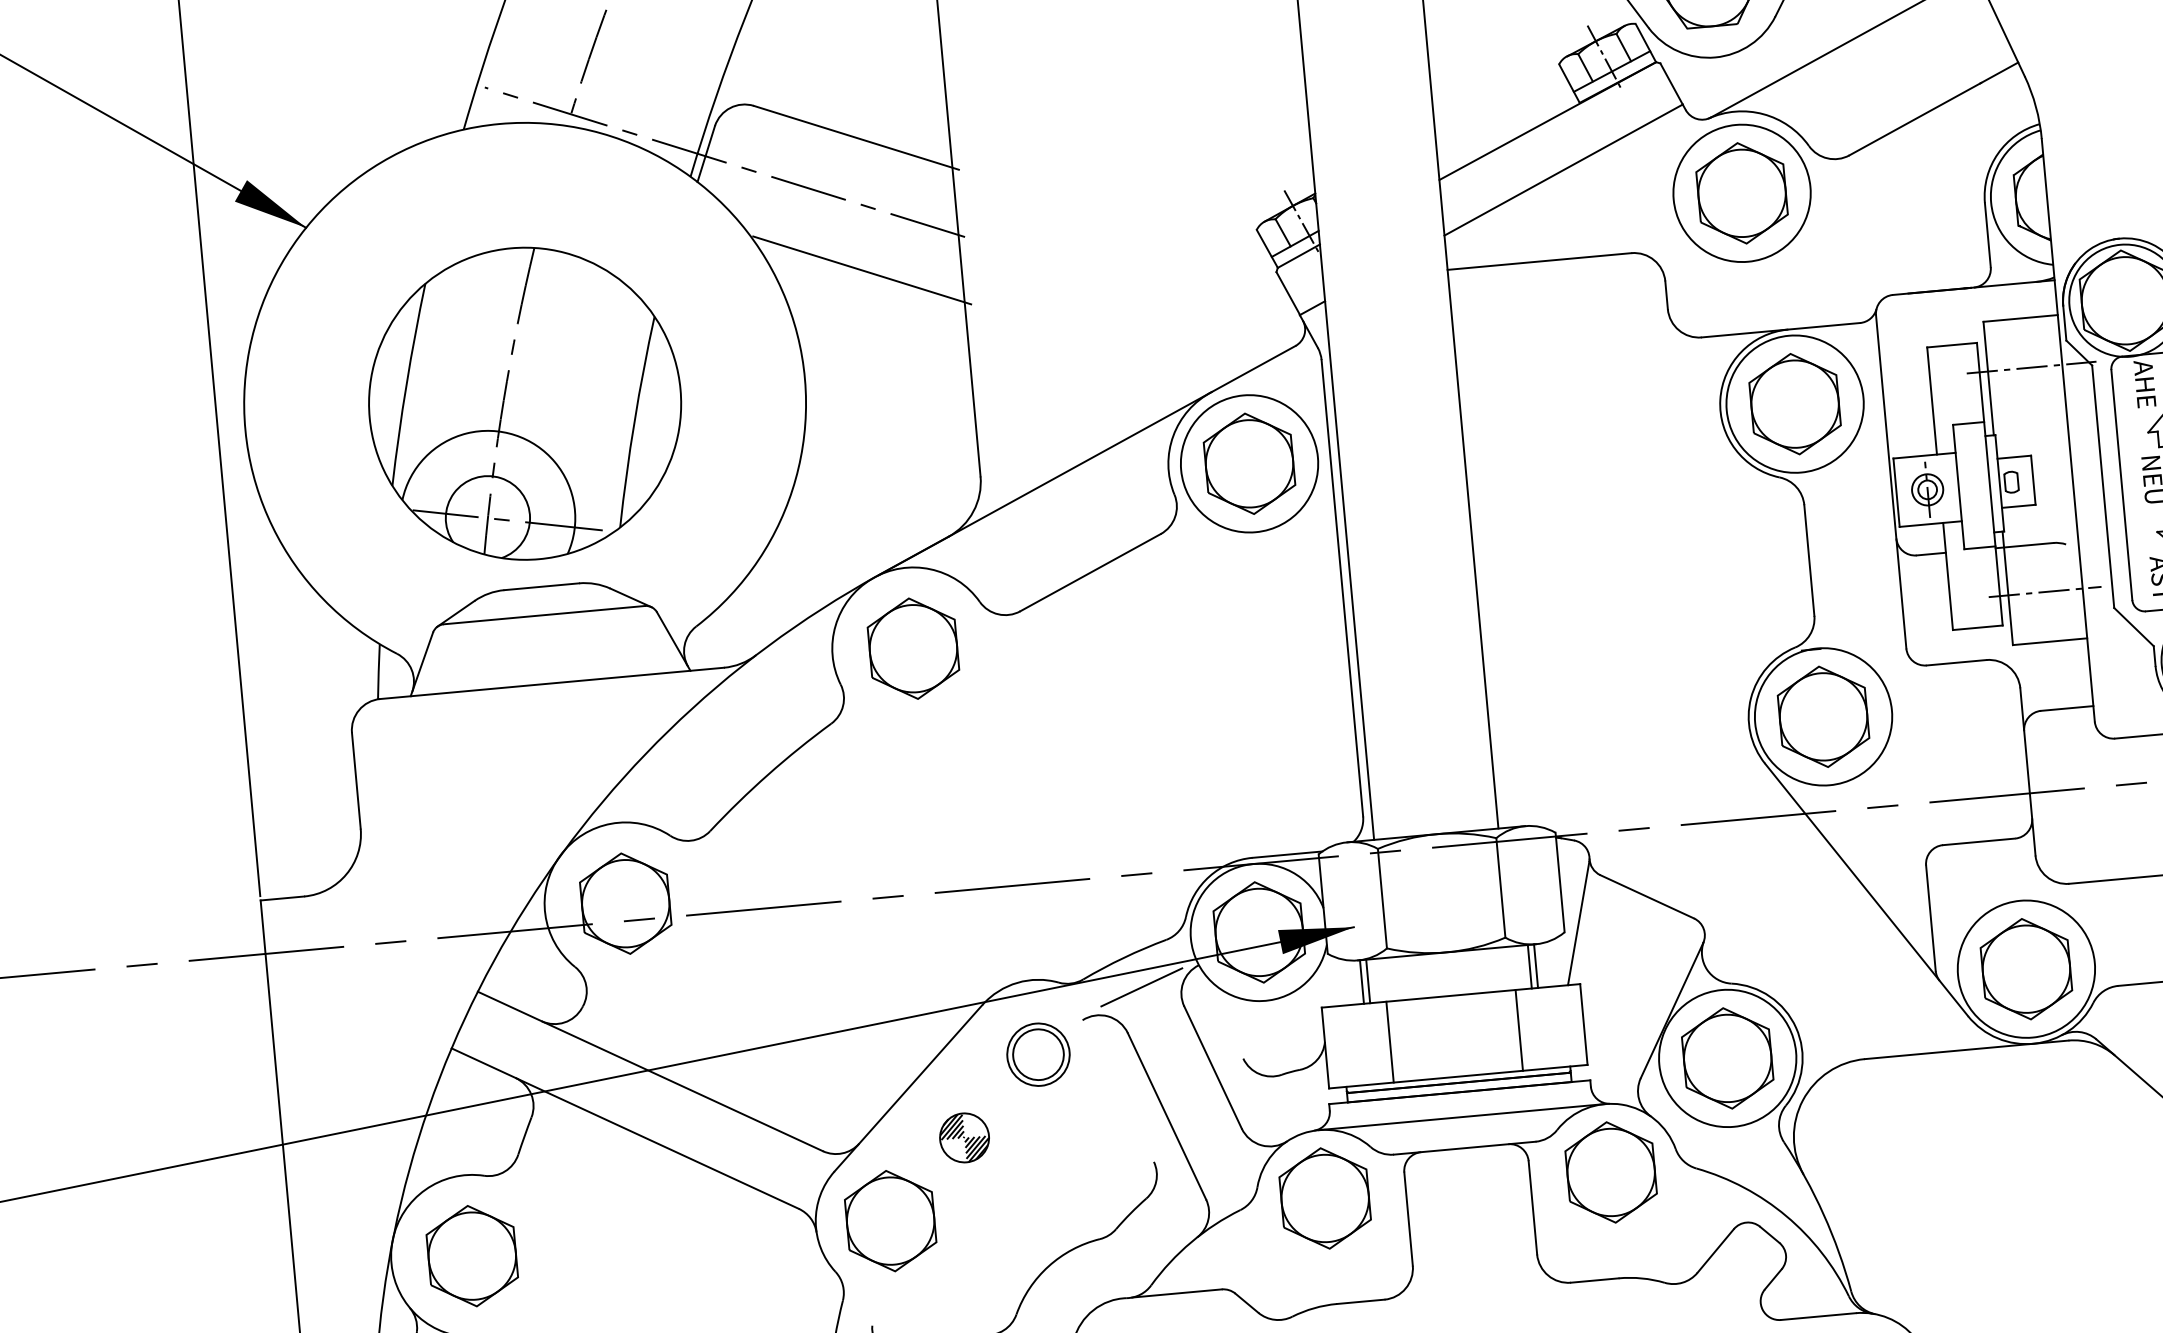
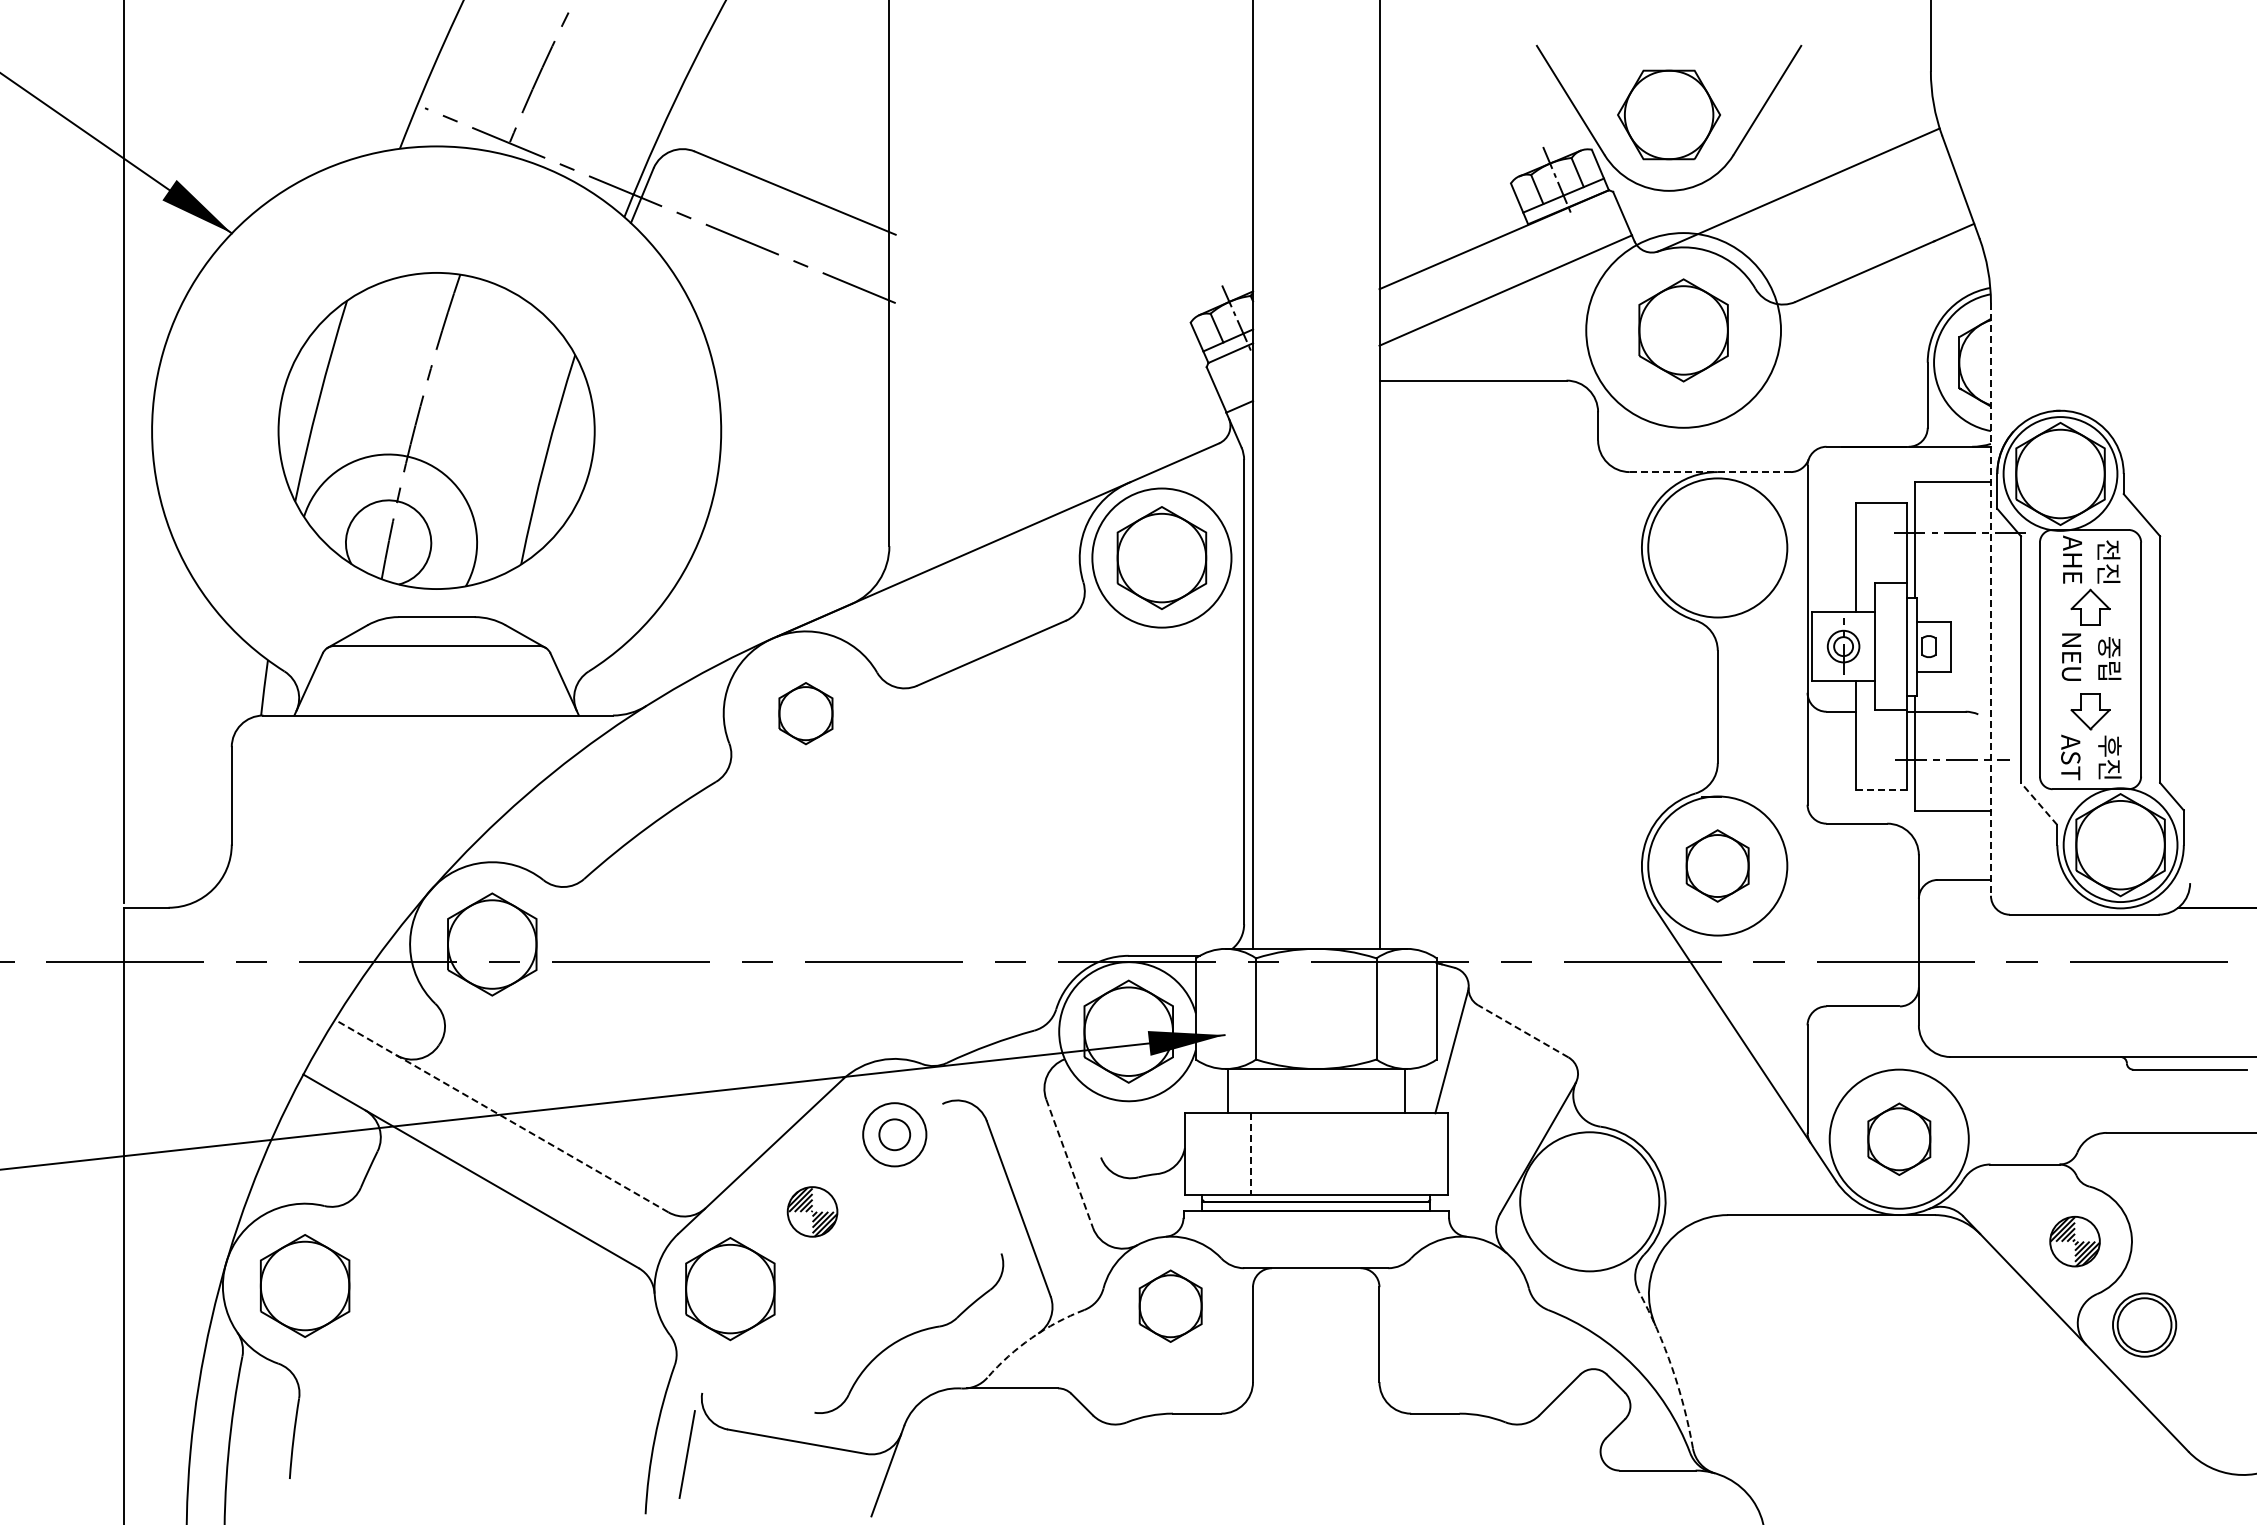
circle: (1741, 193) -> (1683, 330), size x1.4
line: (861, 270) -> (788, 327), removed
line: (1781, 330) -> (1710, 472), solid -> dashed
part: (1794, 403) -> (1717, 547), removed
line: (2067, 430) -> (1990, 599), solid -> dashed
line: (507, 519) -> (408, 546), removed
line: (2134, 626) -> (2039, 803), solid -> dashed
line: (1978, 627) -> (1882, 790), solid -> dashed
part: (913, 648) -> (805, 713), size x0.6
part: (1823, 716) -> (1717, 865), size x0.7
line: (1646, 897) -> (1522, 1031), solid -> dashed
line: (1529, 967) -> (1398, 1091), removed
part: (2026, 969) -> (1899, 1139), size x0.7
line: (1368, 981) -> (1234, 1091), removed
line: (1141, 986) -> (1004, 1075), removed
line: (1519, 1030) -> (1382, 1154), removed
line: (1389, 1042) -> (1250, 1154), solid -> dashed
circle: (1038, 1054) -> (894, 1134), size x0.6
part: (1727, 1058) -> (1589, 1201), removed
line: (1212, 1068) -> (1069, 1164), solid -> dashed
line: (650, 1071) -> (501, 1116), solid -> dashed
line: (1461, 1117) -> (1315, 1236), removed
part: (1611, 1172) -> (1461, 1306), removed
part: (1324, 1198) -> (1170, 1306), size x0.7
arc: (1823, 1213) -> (1672, 1367), solid -> dashed
arc: (1191, 1241) -> (1031, 1337), solid -> dashed

